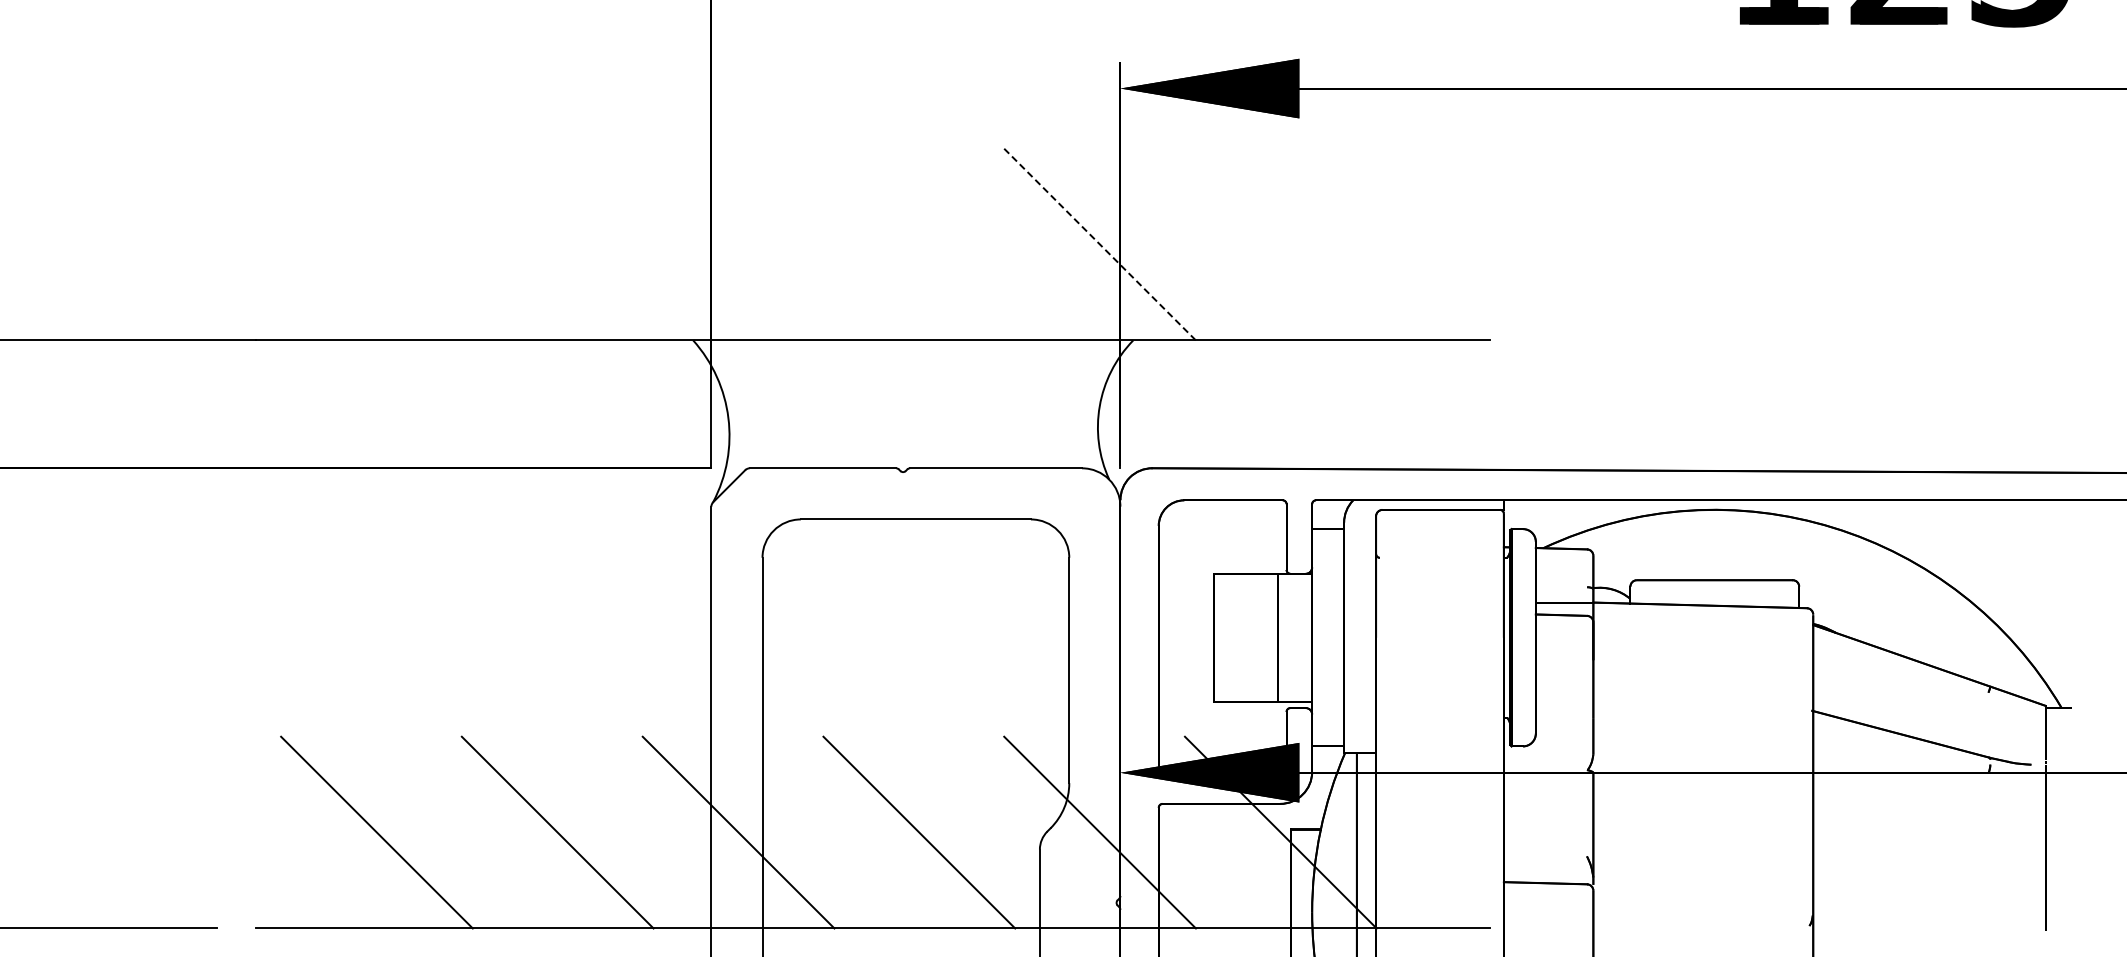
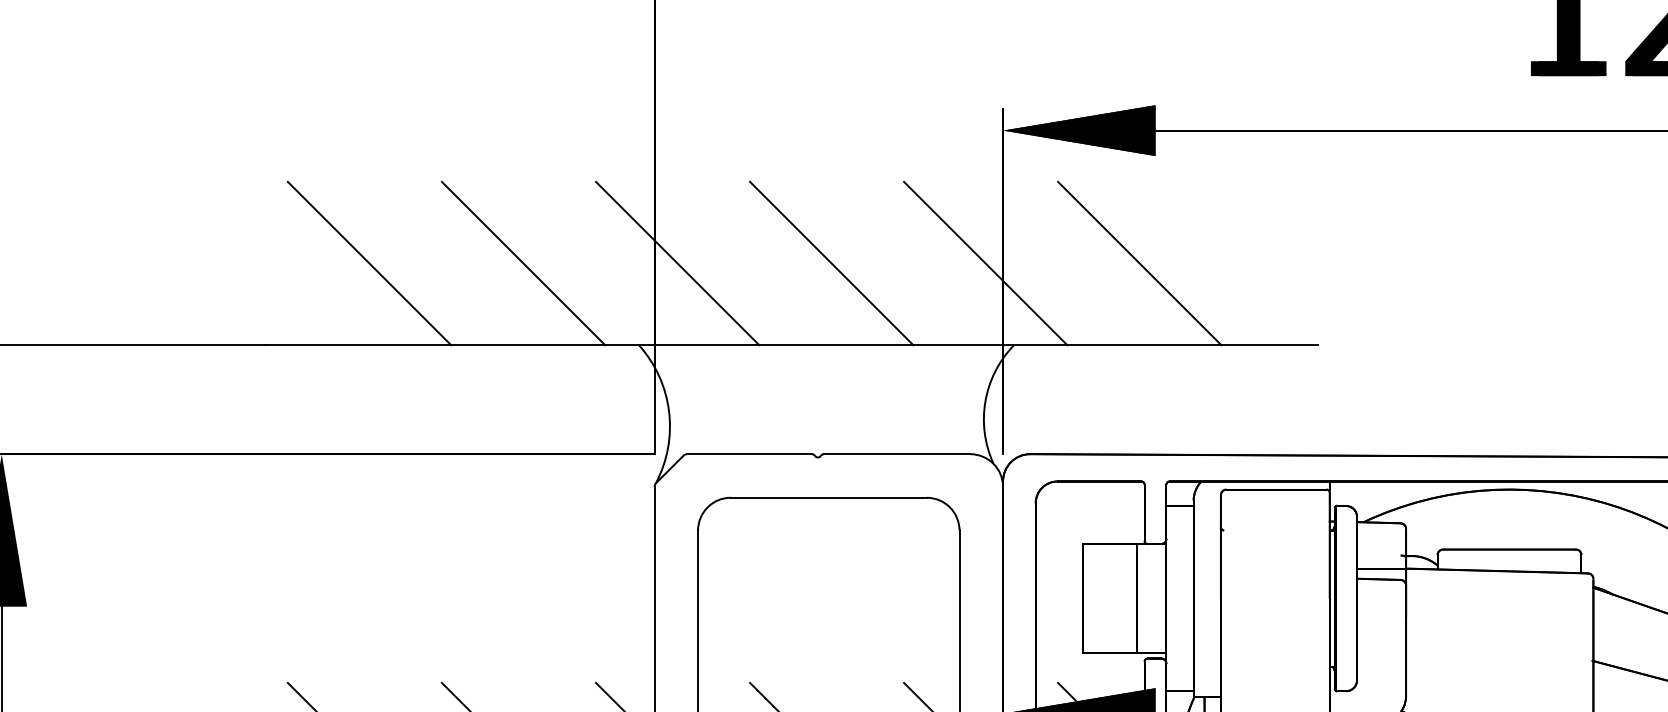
line: (376, 244) -> (369, 263), added
line: (557, 244) -> (523, 263), added
line: (738, 244) -> (677, 263), added
line: (919, 244) -> (831, 263), added
line: (1100, 244) -> (986, 263), dashed -> solid
line: (1280, 244) -> (1139, 263), added

